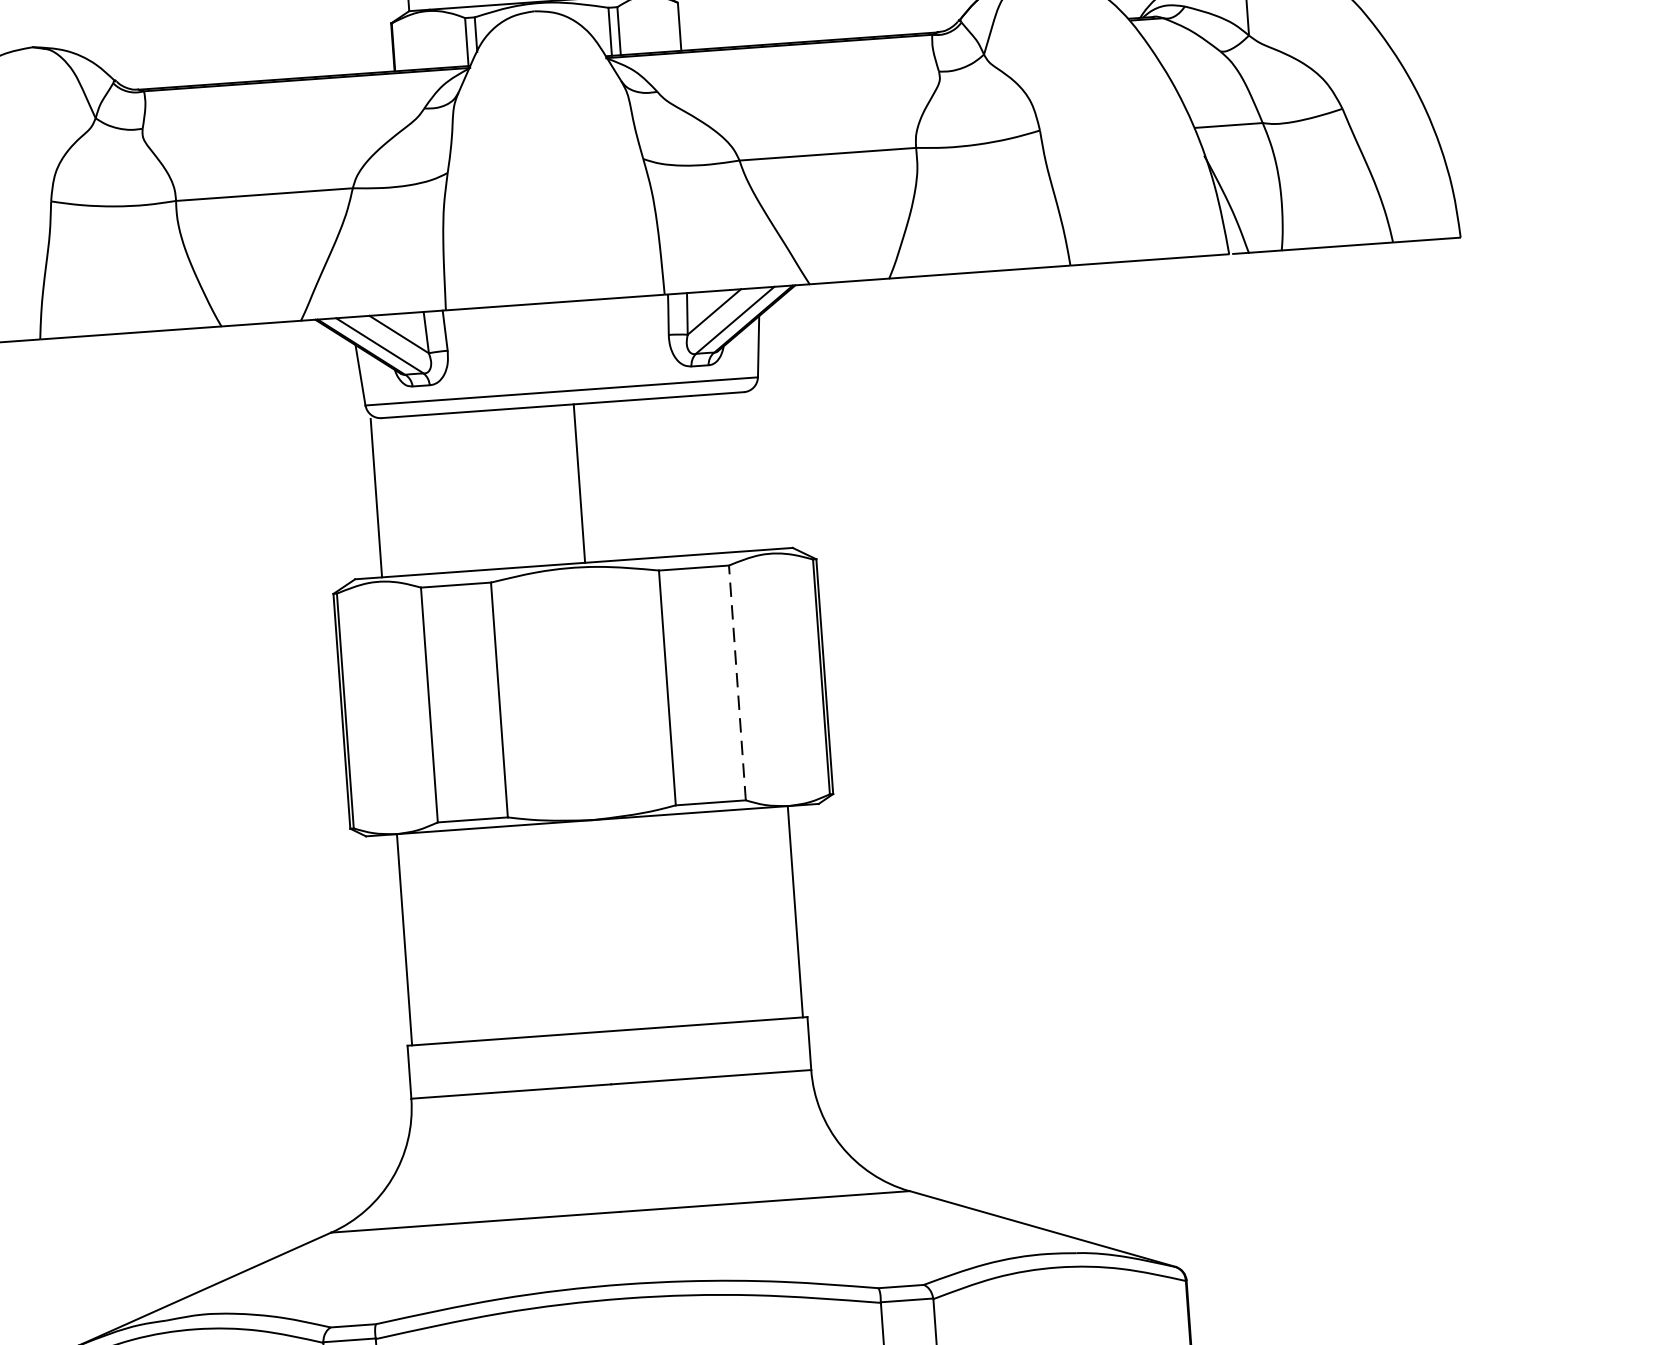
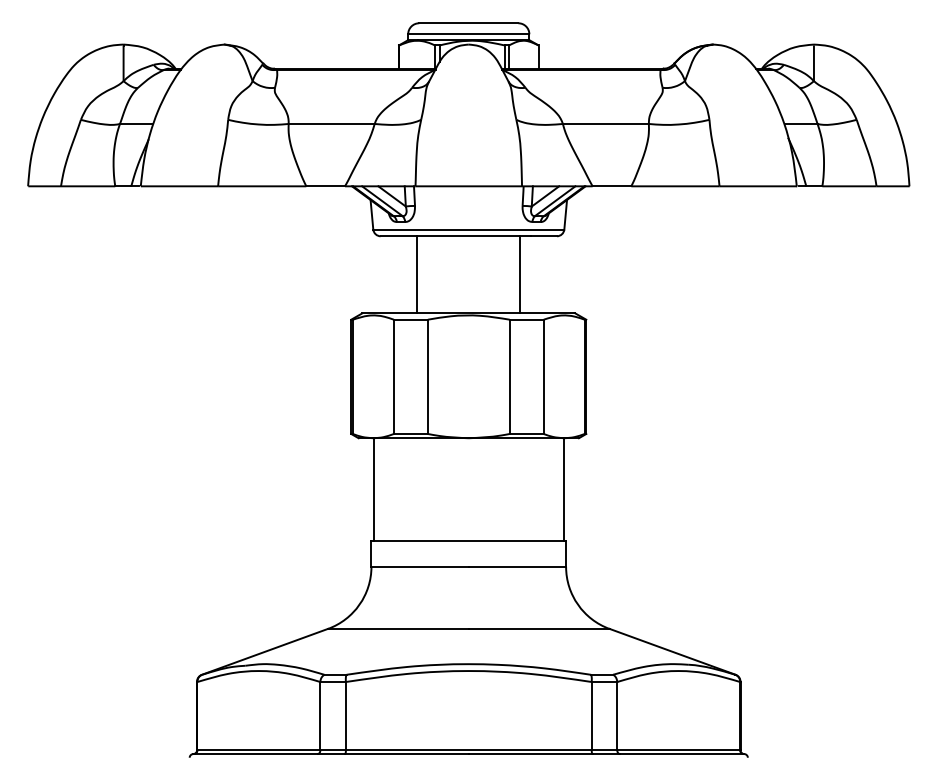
line: (580, 482) -> (520, 274), moved
line: (376, 497) -> (417, 274), moved
line: (736, 682) -> (543, 376), dashed -> solid

